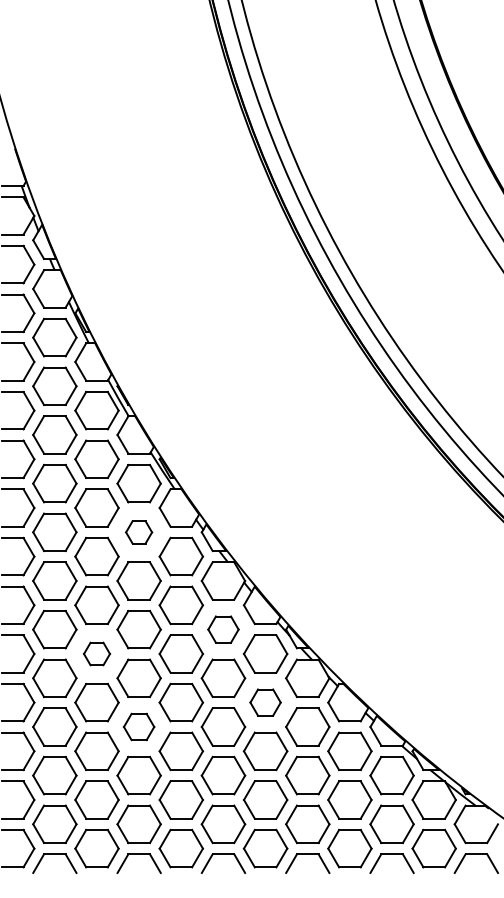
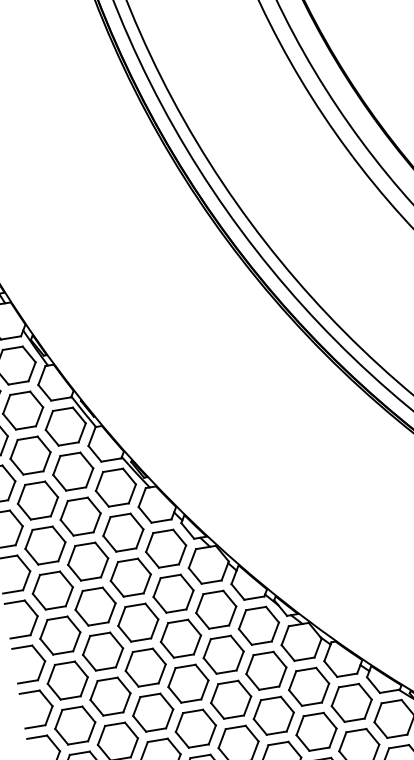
part: (138, 532) -> (122, 532), size x1.67
part: (223, 629) -> (216, 609), size x1.43
part: (96, 653) -> (102, 651), size x1.67
part: (265, 702) -> (266, 670), size x1.43
part: (138, 726) -> (152, 712), size x1.43

